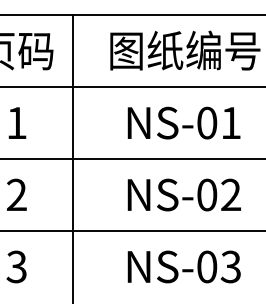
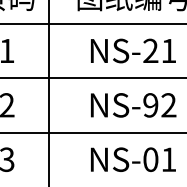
text: (207, 122) -> (151, 50), NS-01 -> NS-21
text: (207, 194) -> (151, 104), NS-02 -> NS-92
text: (230, 266) -> (168, 159), NS-03 -> NS-01

